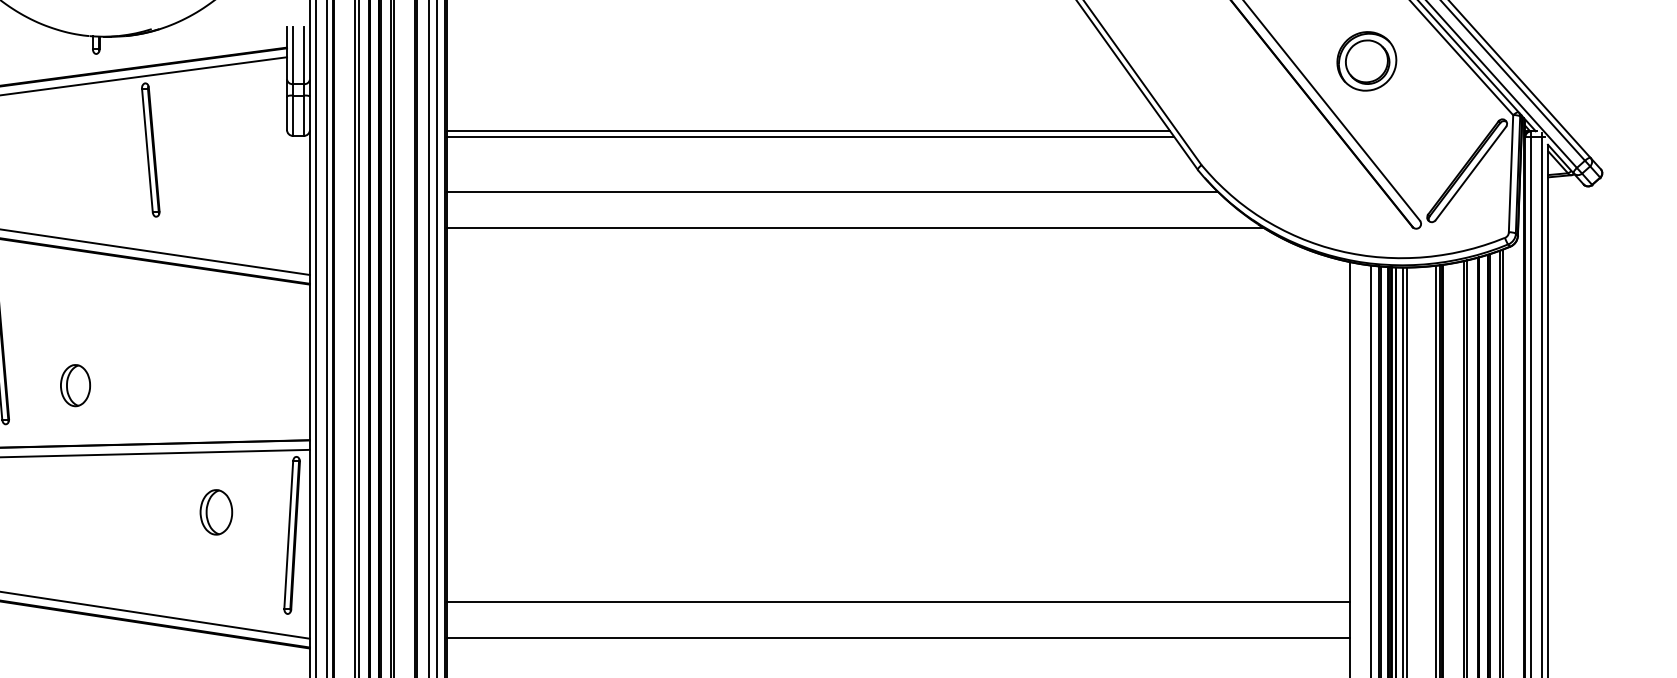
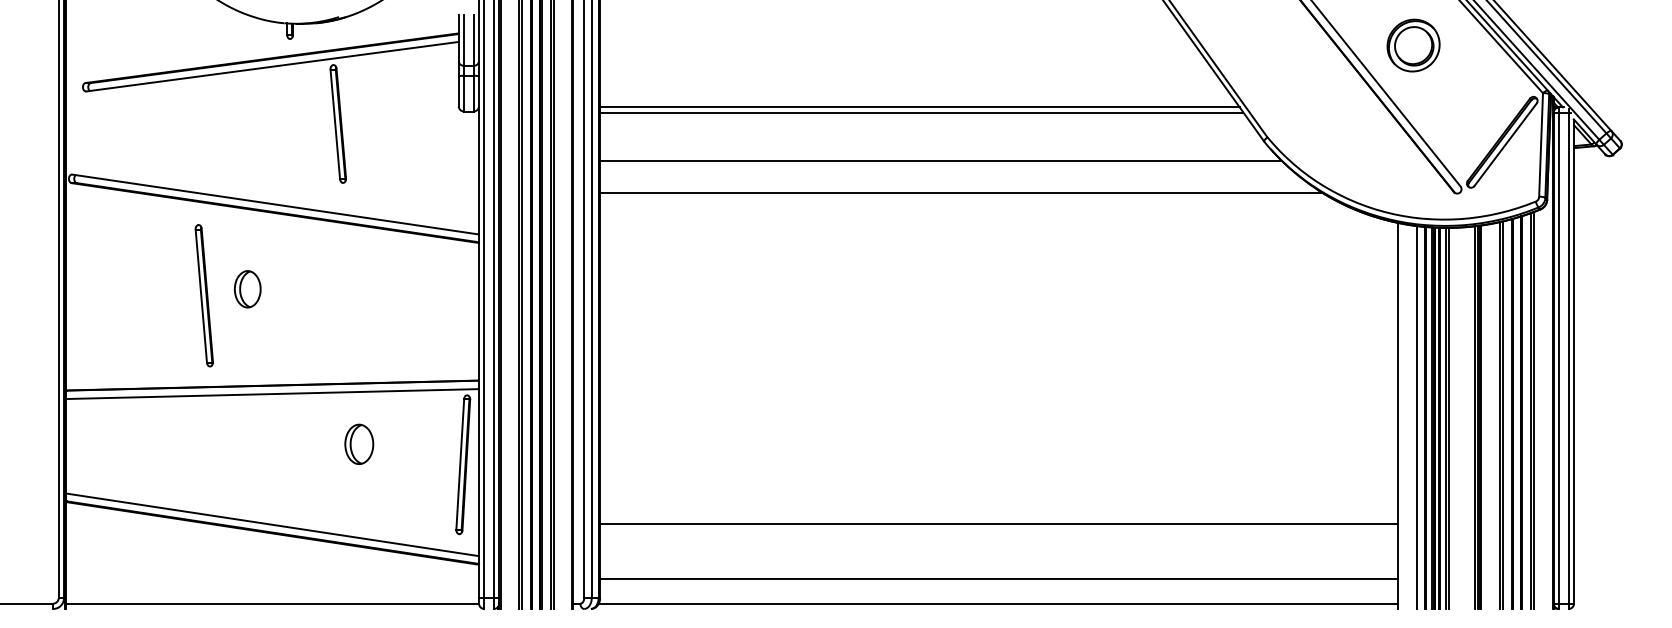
part: (75, 385) -> (247, 289), moved
part: (216, 511) -> (359, 443), moved
line: (898, 638) -> (999, 578), moved

